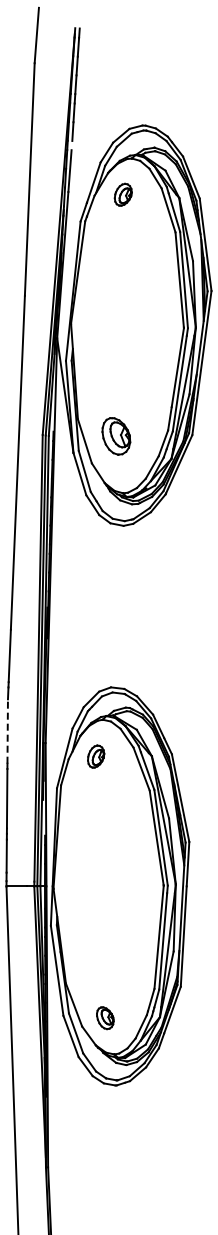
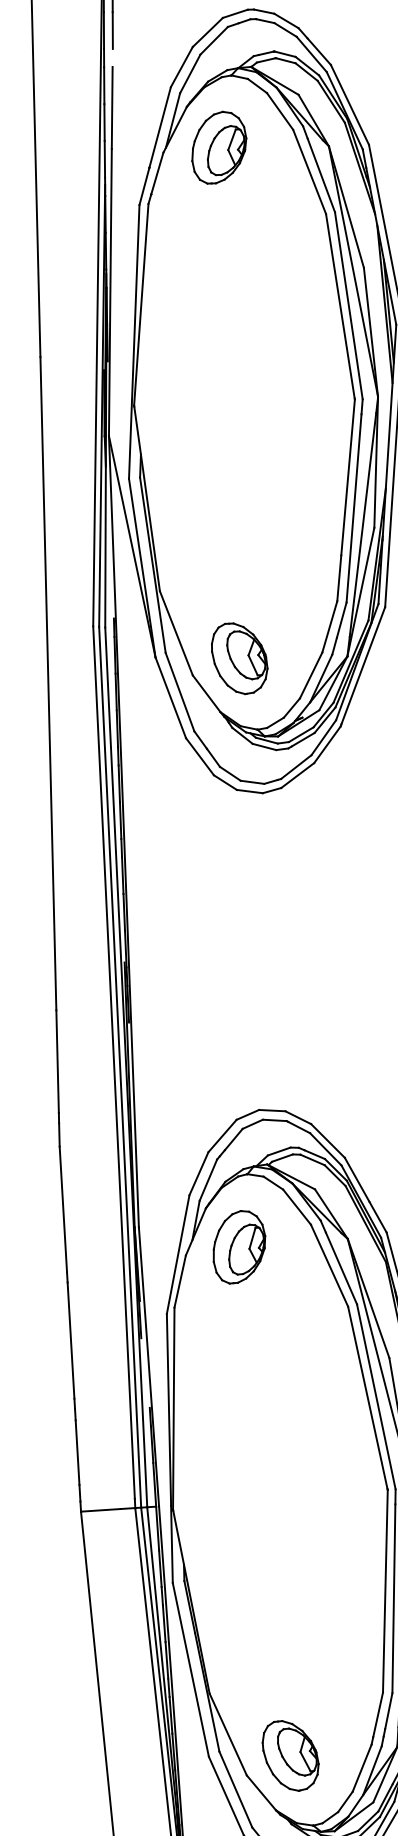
part: (123, 194) -> (219, 146), size x1.67
part: (116, 436) -> (239, 658), moved
line: (7, 731) -> (62, 1209), dashed -> solid
part: (95, 756) -> (237, 1246), size x1.67
part: (105, 1018) -> (291, 1756), size x1.67

